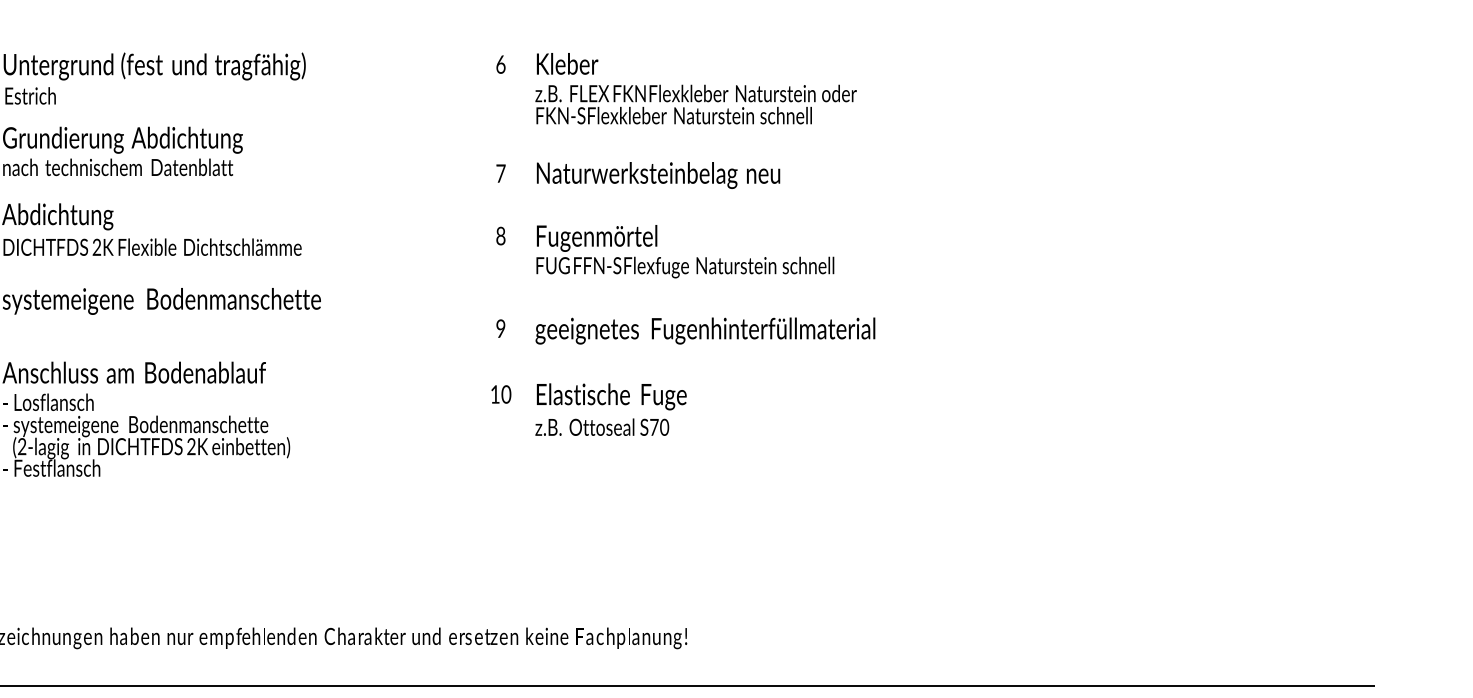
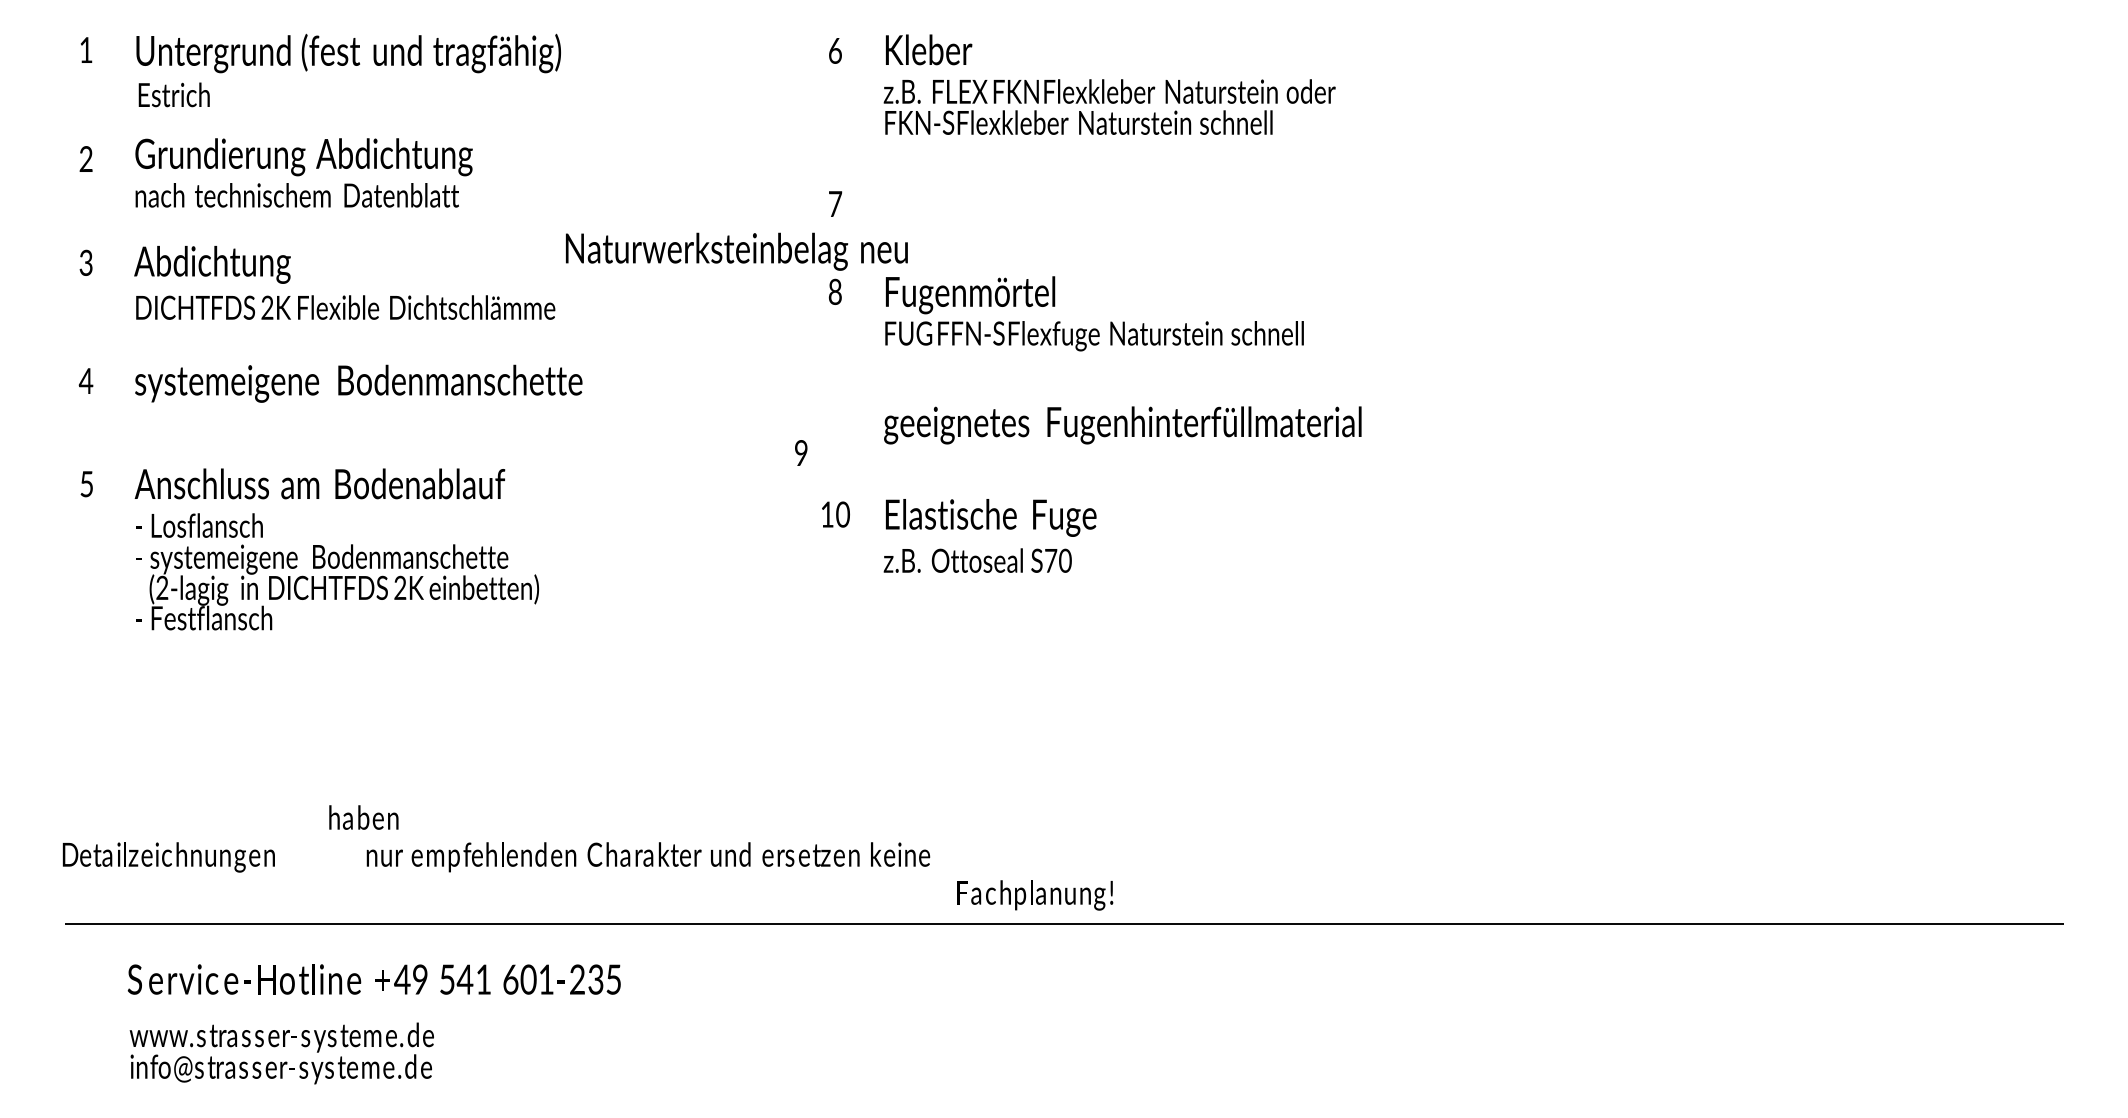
text: (658, 175) -> (736, 251), moved
text: (501, 328) -> (801, 452), moved
text: (134, 636) -> (363, 817), moved
text: (631, 638) -> (1035, 895), moved

